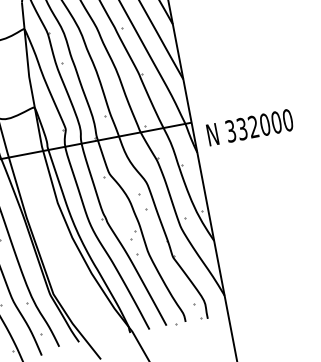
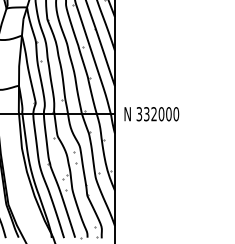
text: (249, 128) -> (151, 114), moved

